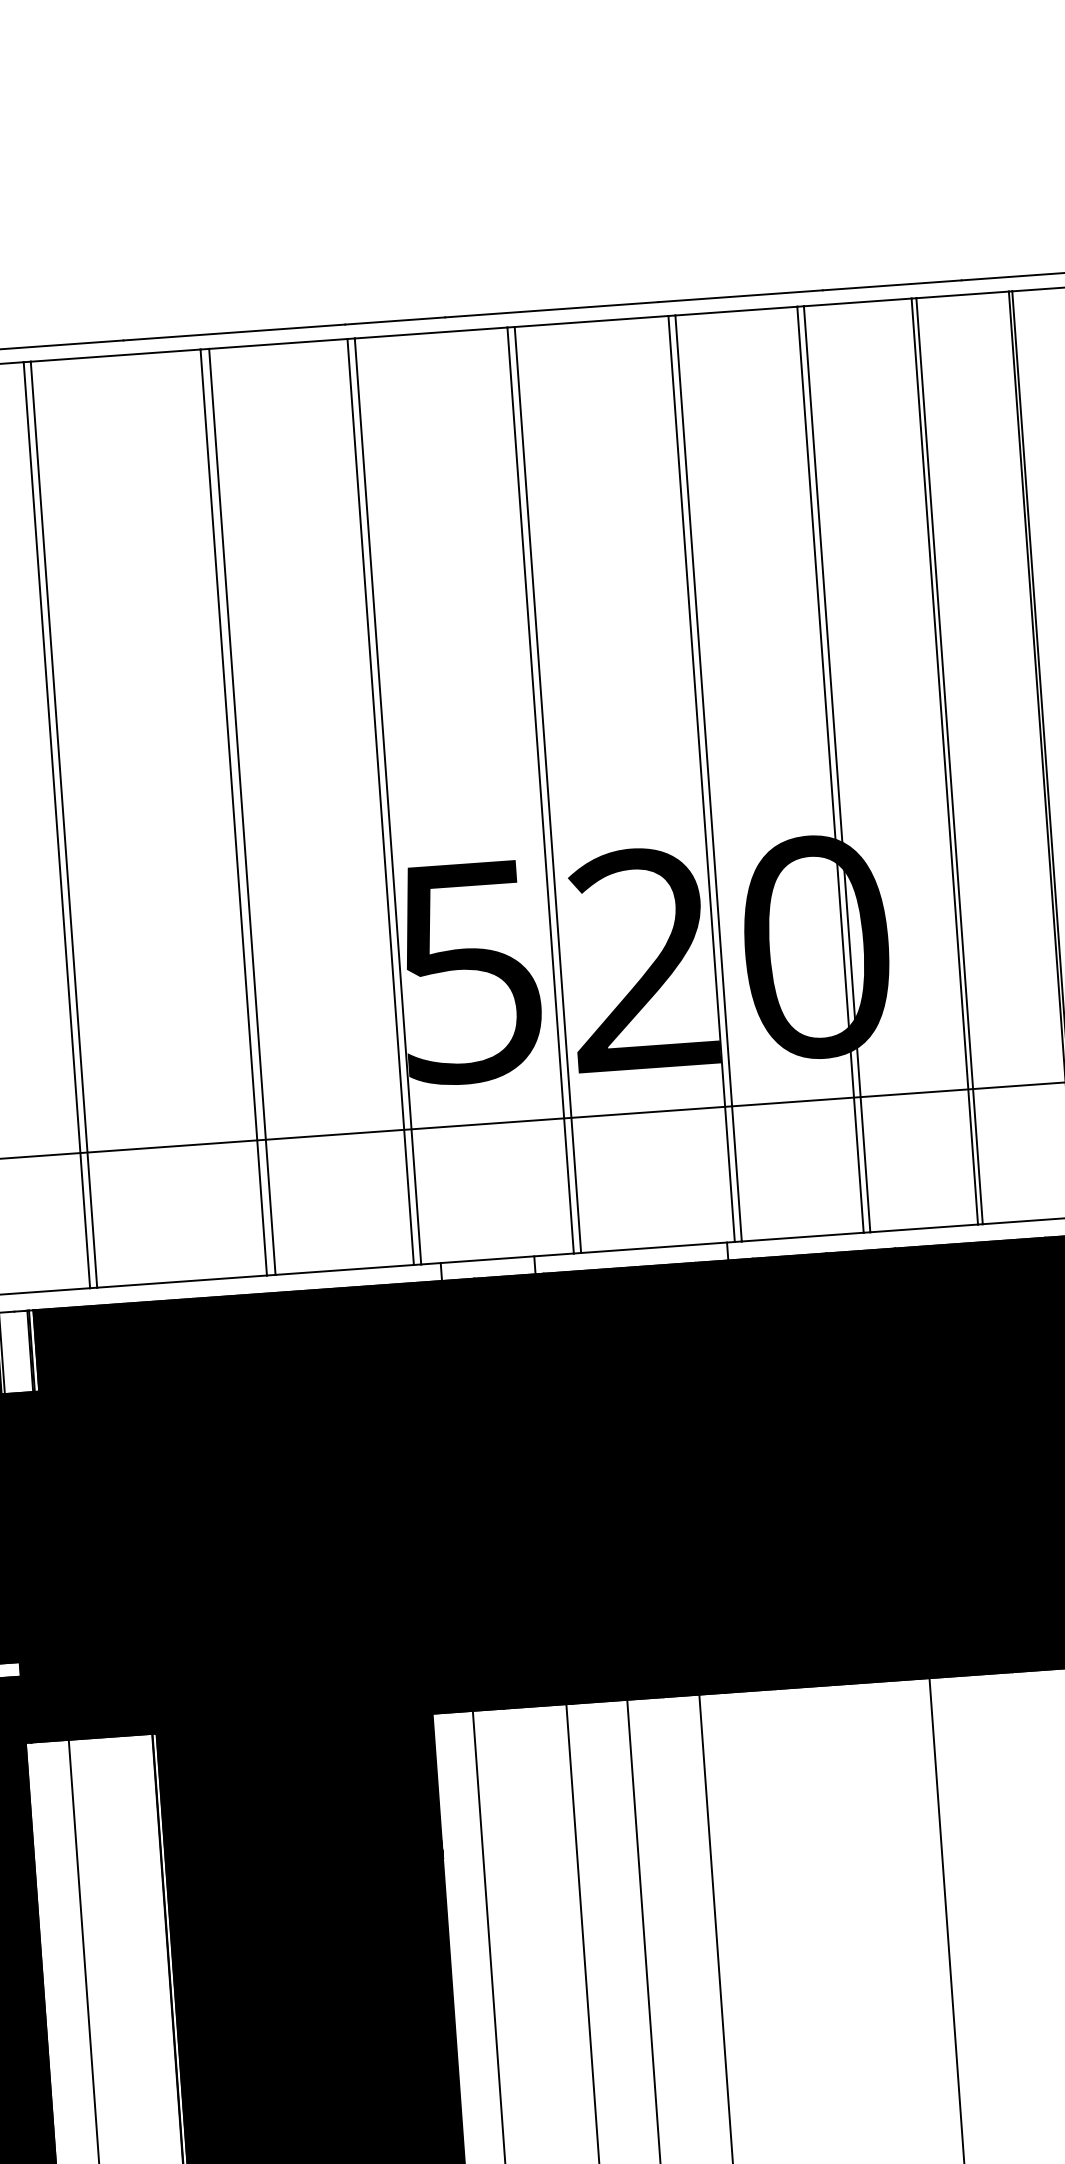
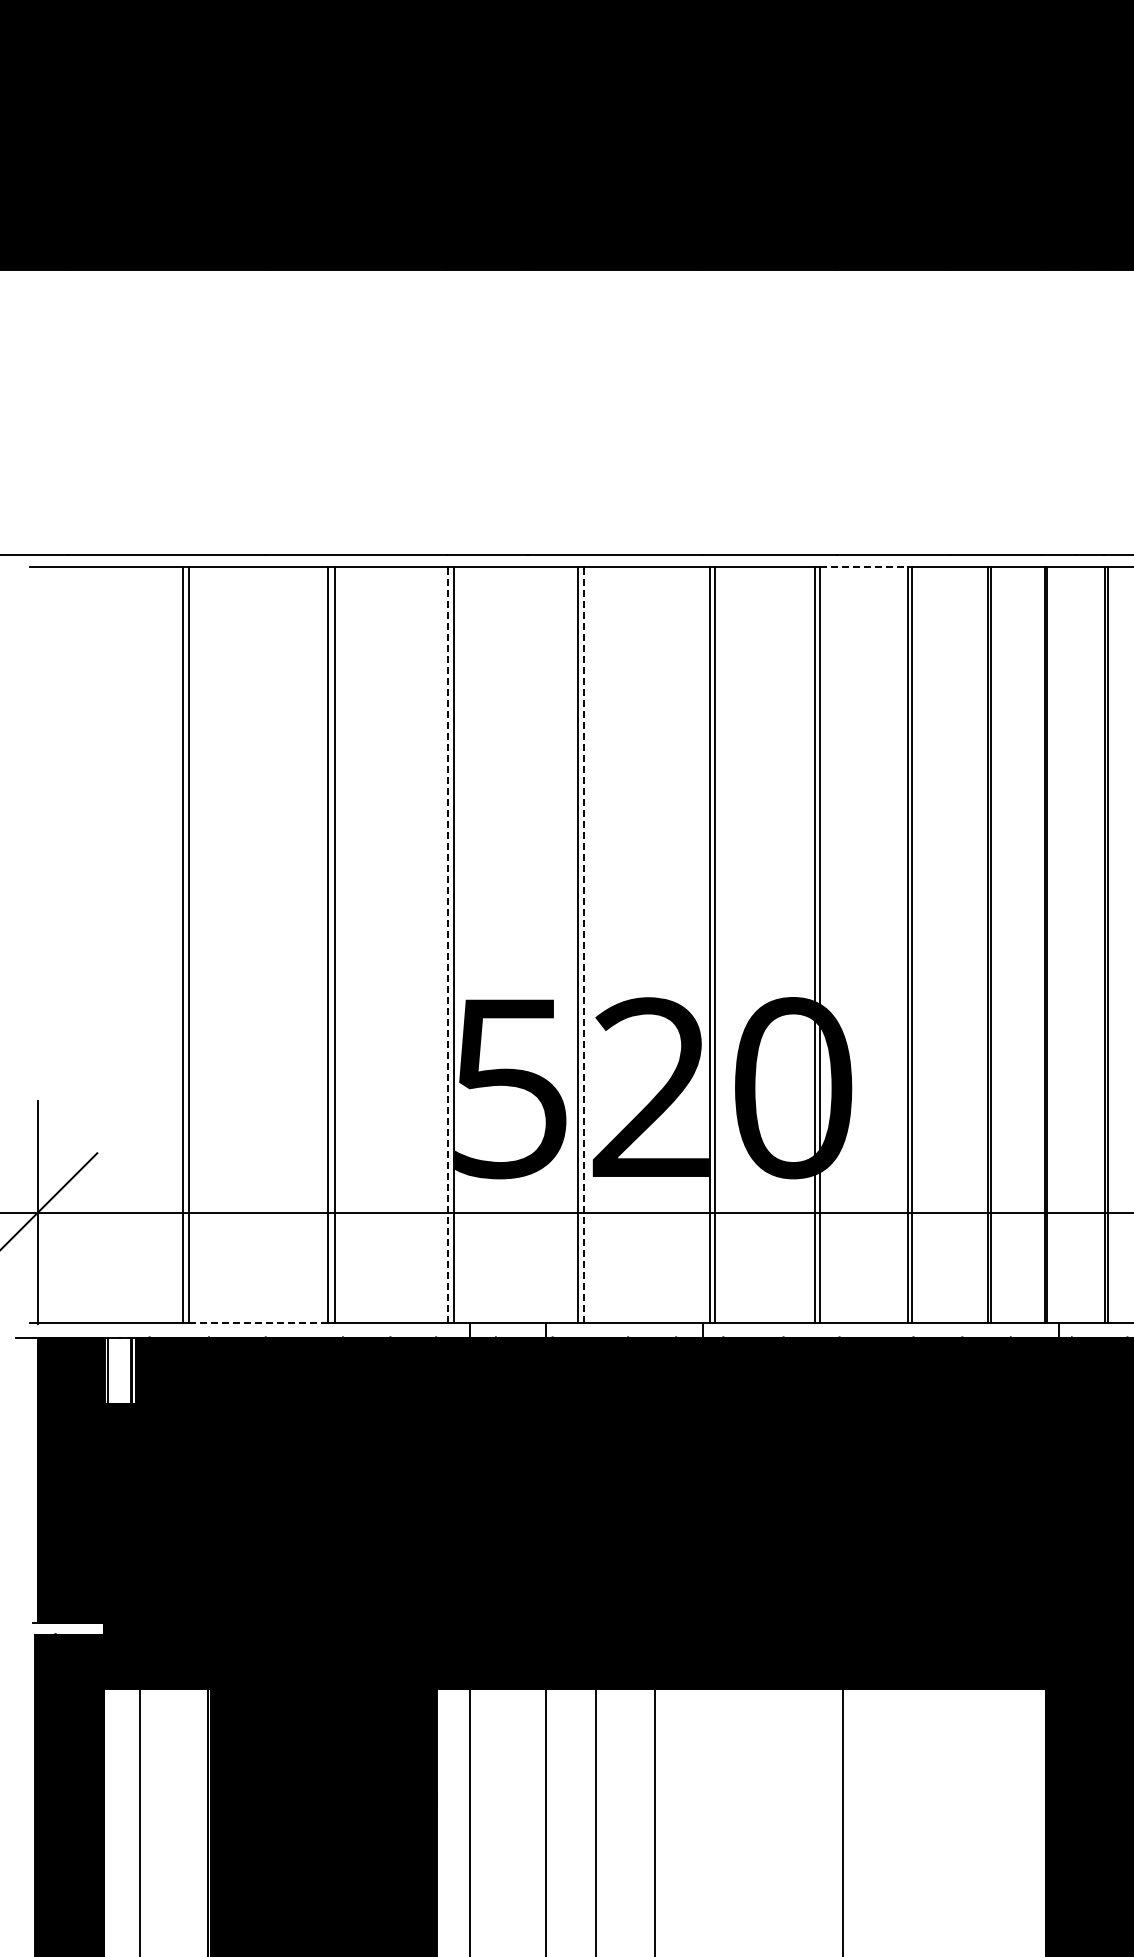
line: (857, 302) -> (864, 566), solid -> dashed
line: (548, 789) -> (584, 944), solid -> dashed
line: (380, 801) -> (447, 944), solid -> dashed
line: (182, 1281) -> (258, 1322), solid -> dashed

